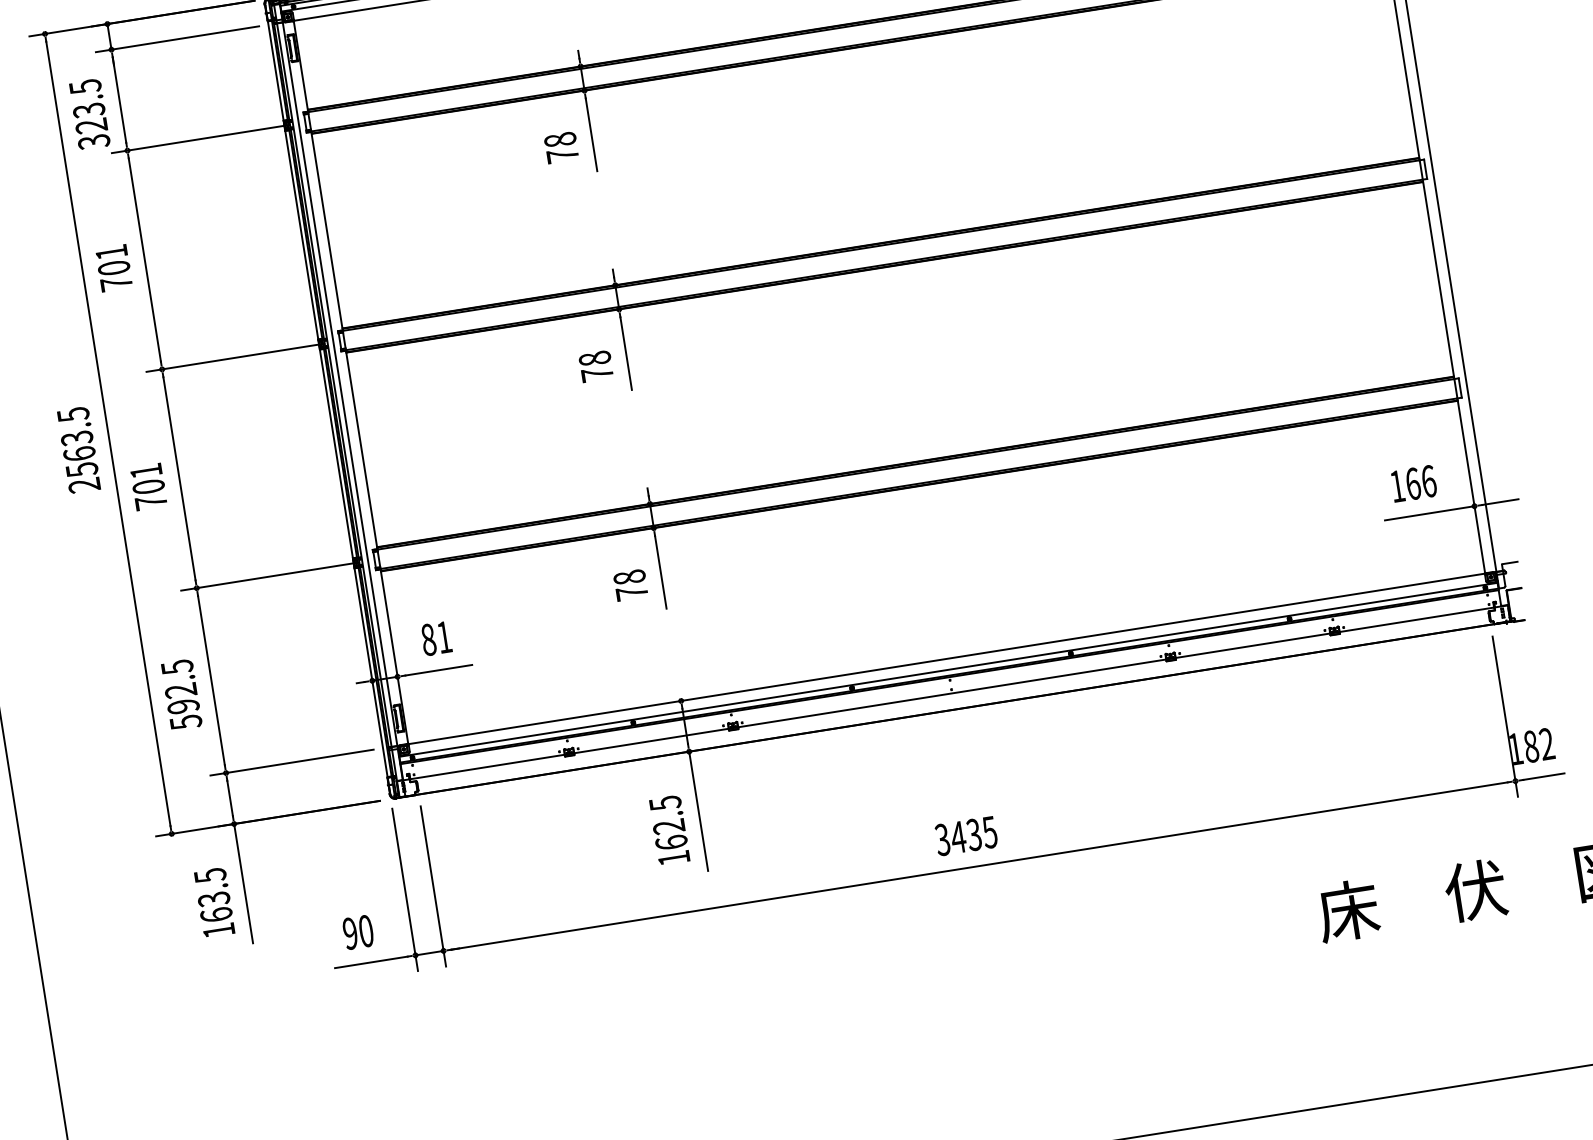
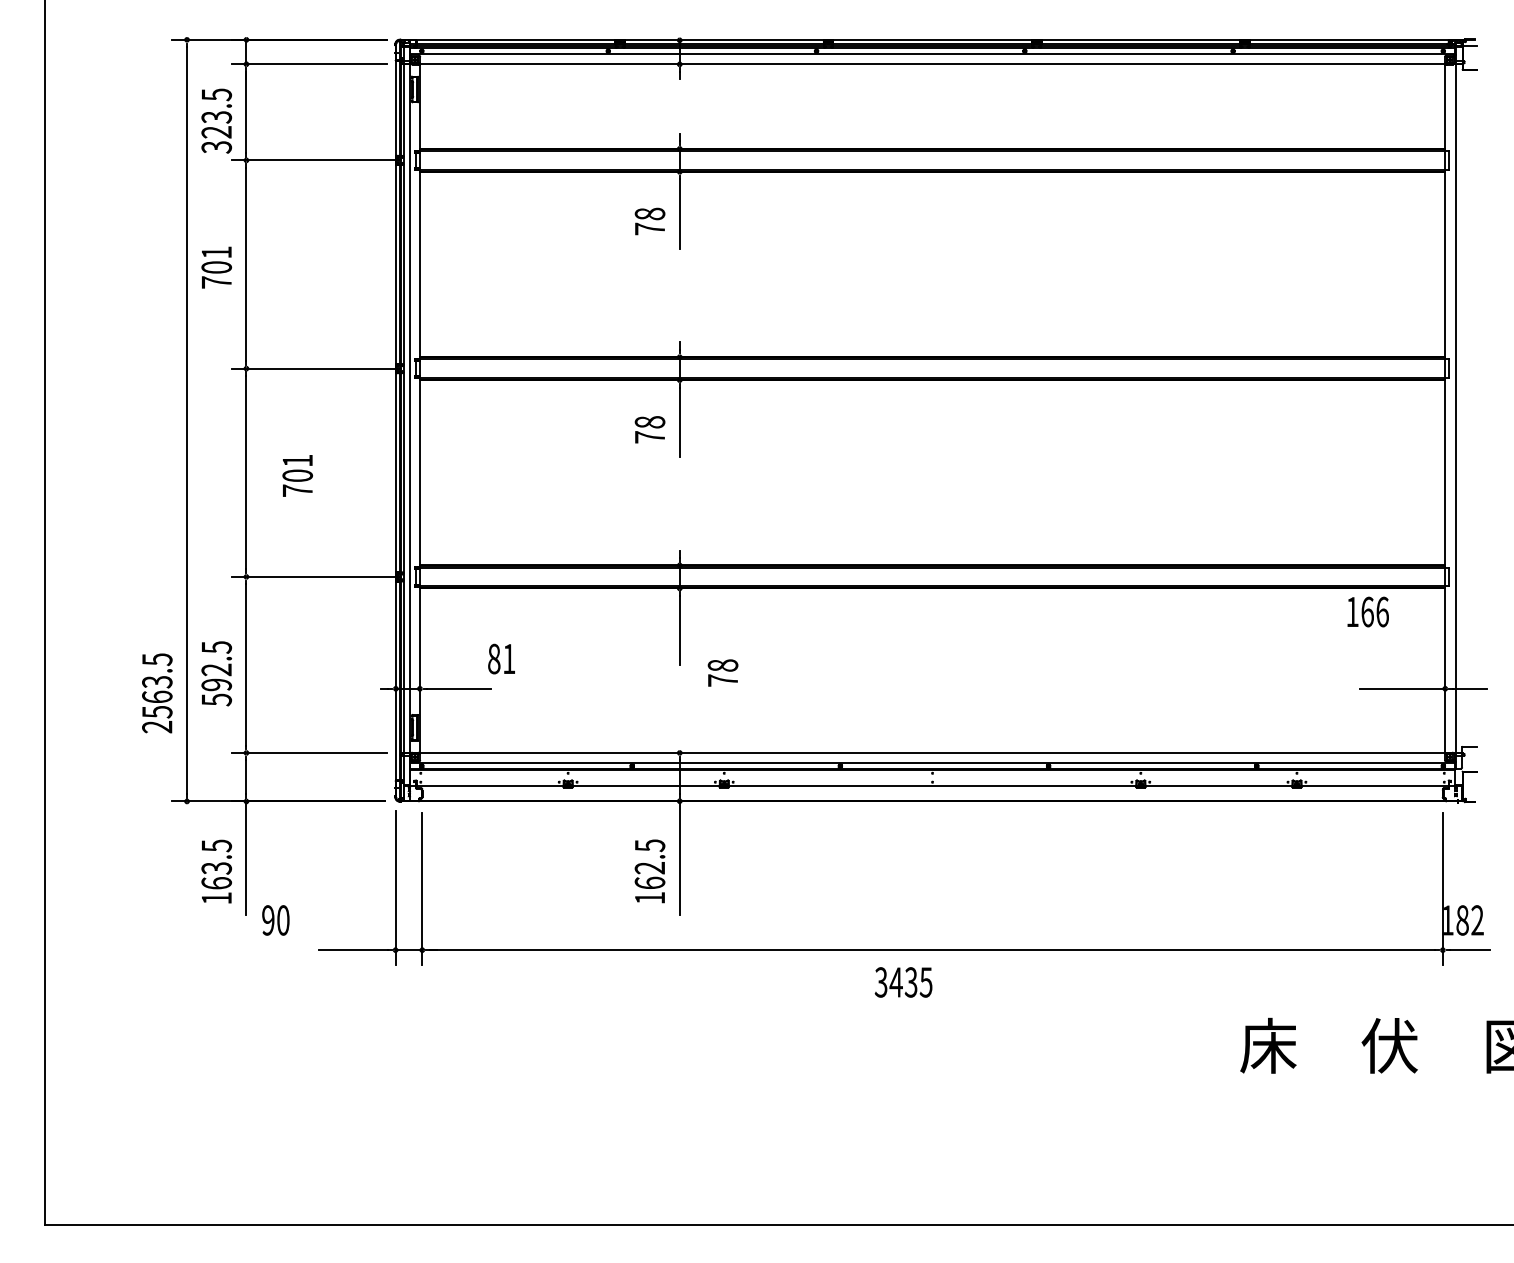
text: (79, 450) -> (157, 693), moved
text: (1413, 483) -> (1367, 611), moved
text: (148, 486) -> (297, 475), moved
text: (630, 584) -> (722, 672), moved
text: (436, 638) -> (501, 658), moved
text: (966, 836) -> (903, 982), moved
text: (357, 932) -> (275, 920), moved

